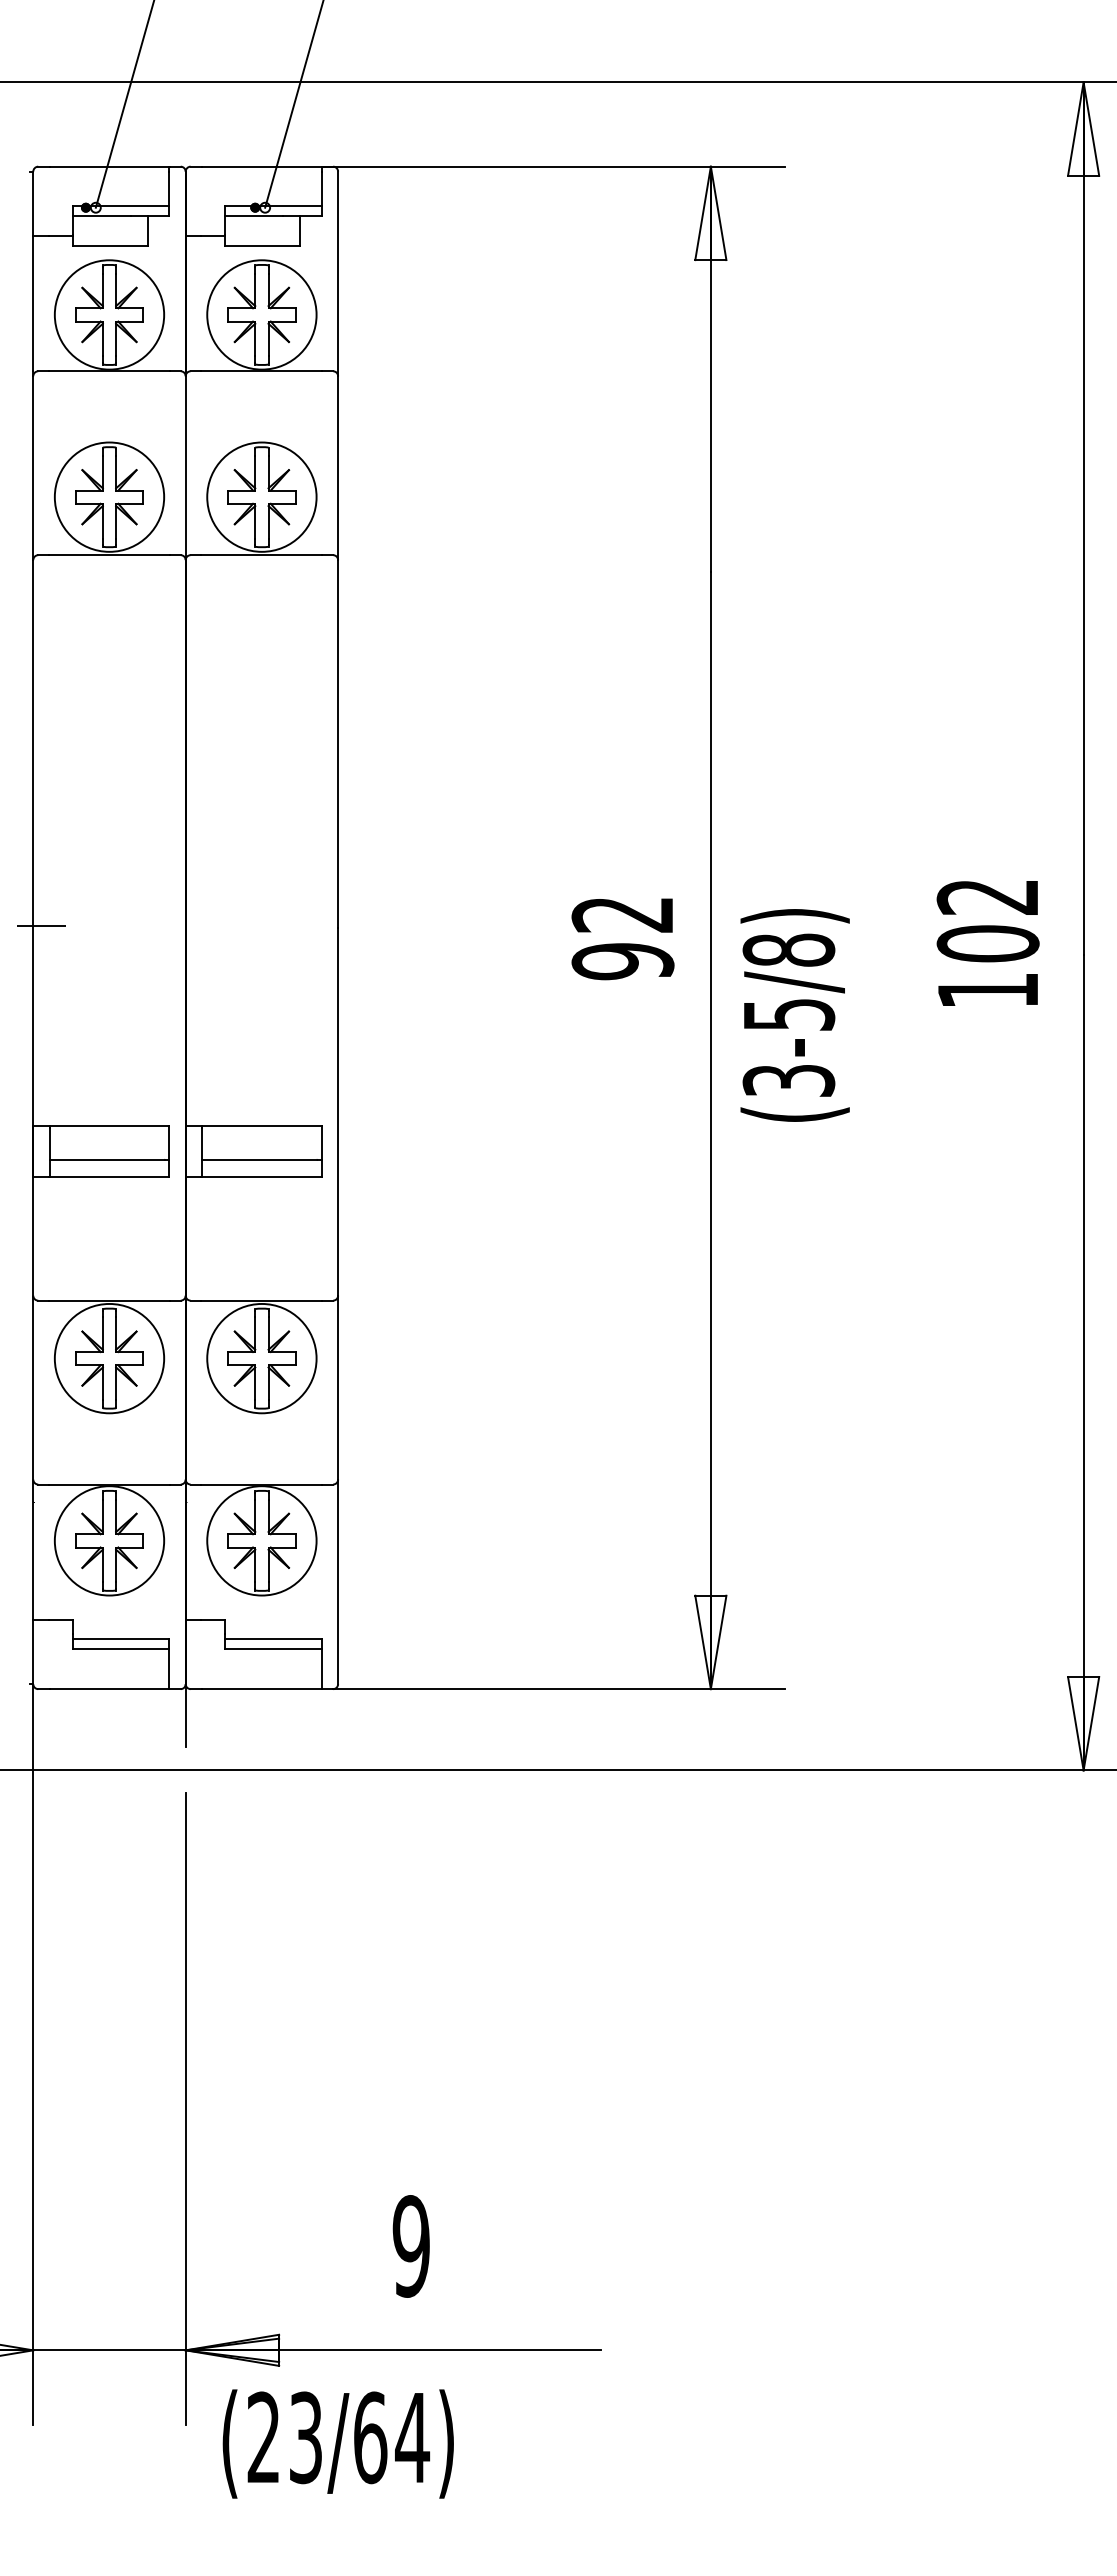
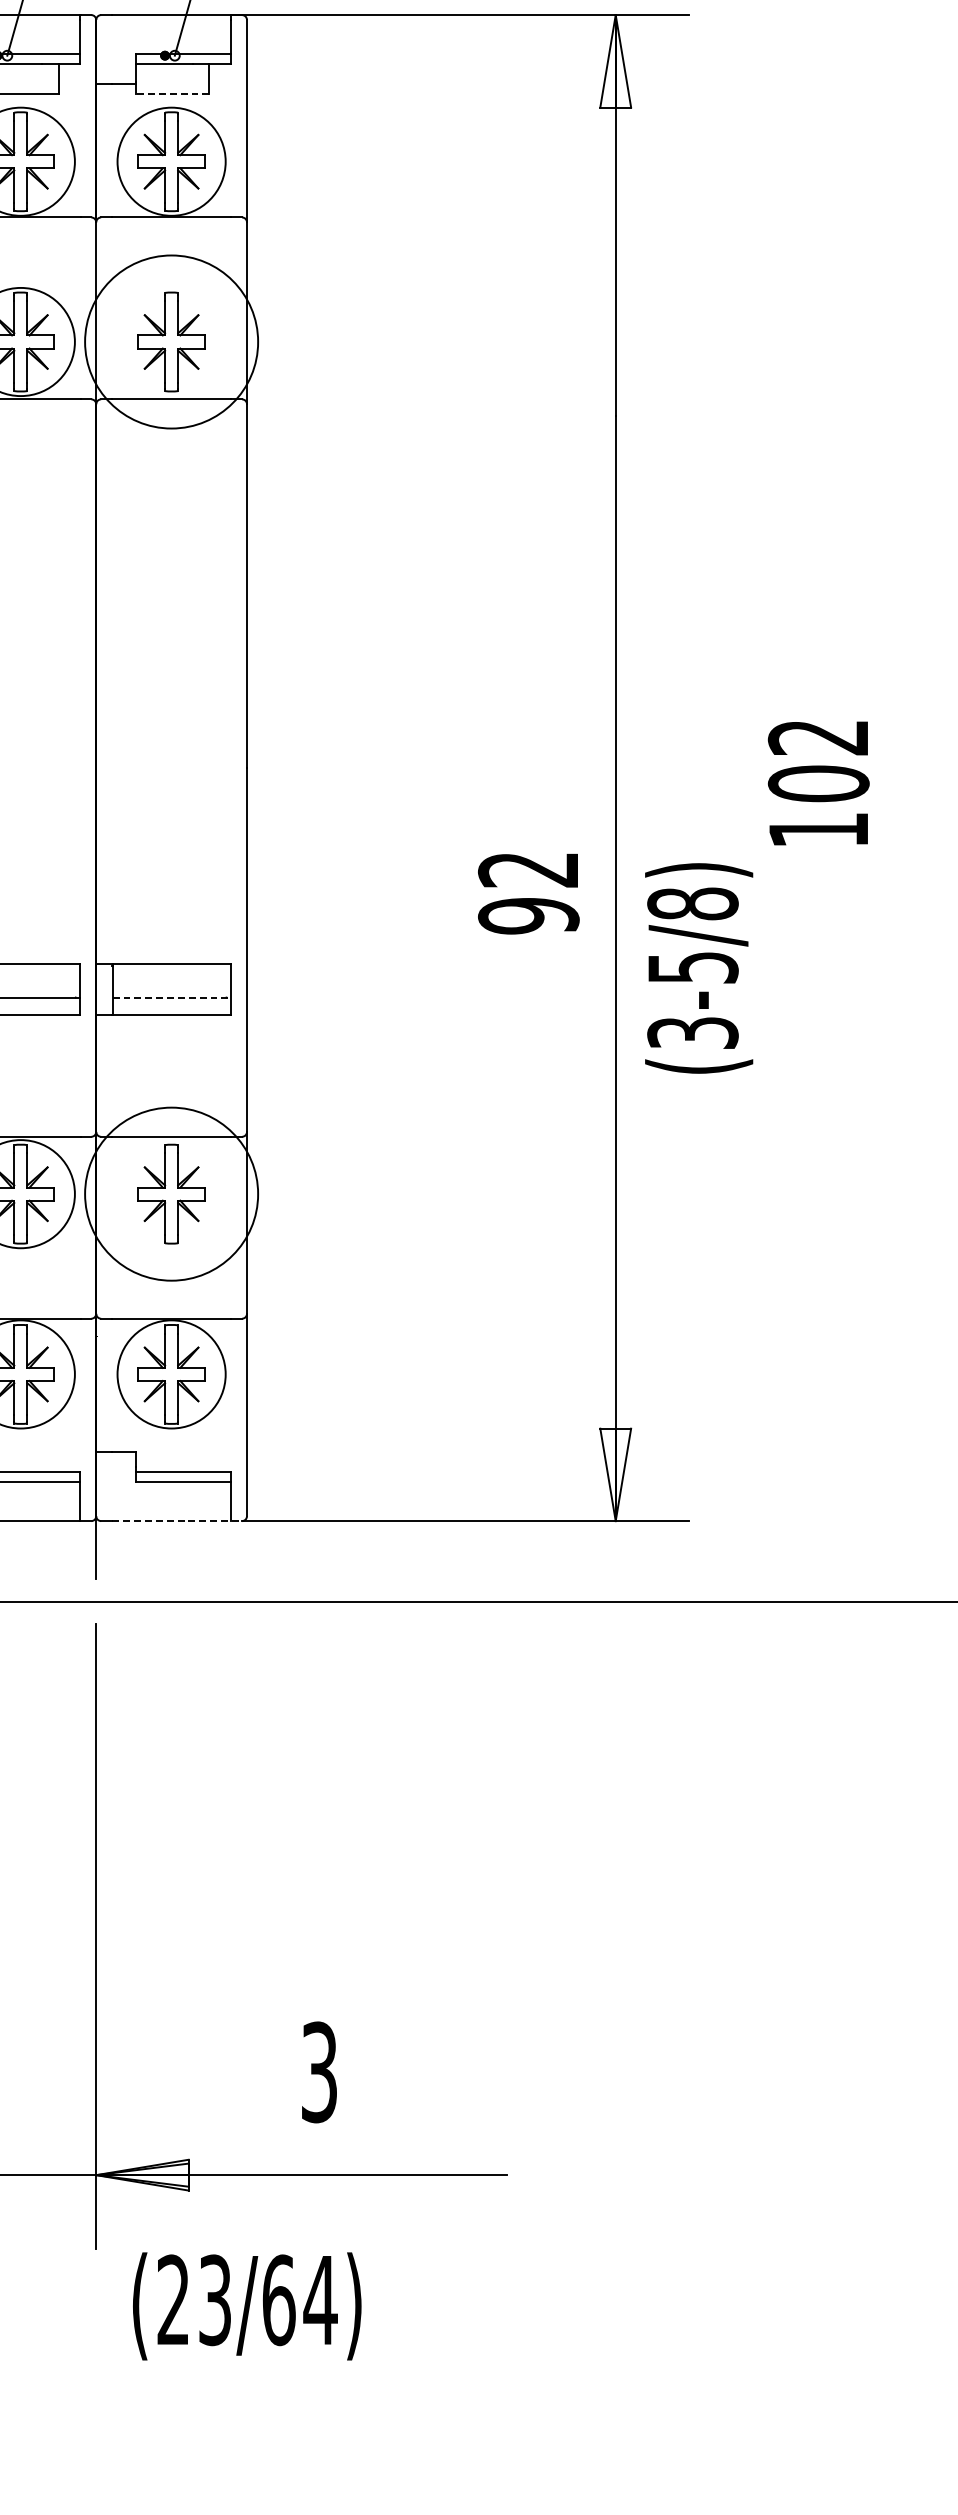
line: (262, 246) -> (172, 94), solid -> dashed
circle: (261, 496) -> (171, 341), size x1.6
text: (622, 939) -> (528, 894), moved
text: (987, 943) -> (818, 783), moved
text: (794, 1015) -> (698, 968), moved
line: (261, 1160) -> (171, 998), solid -> dashed
circle: (261, 1358) -> (171, 1194), size x1.6
line: (267, 1689) -> (177, 1521), solid -> dashed
text: (410, 2246) -> (318, 2072), 9 -> 3
text: (337, 2443) -> (246, 2305), moved

